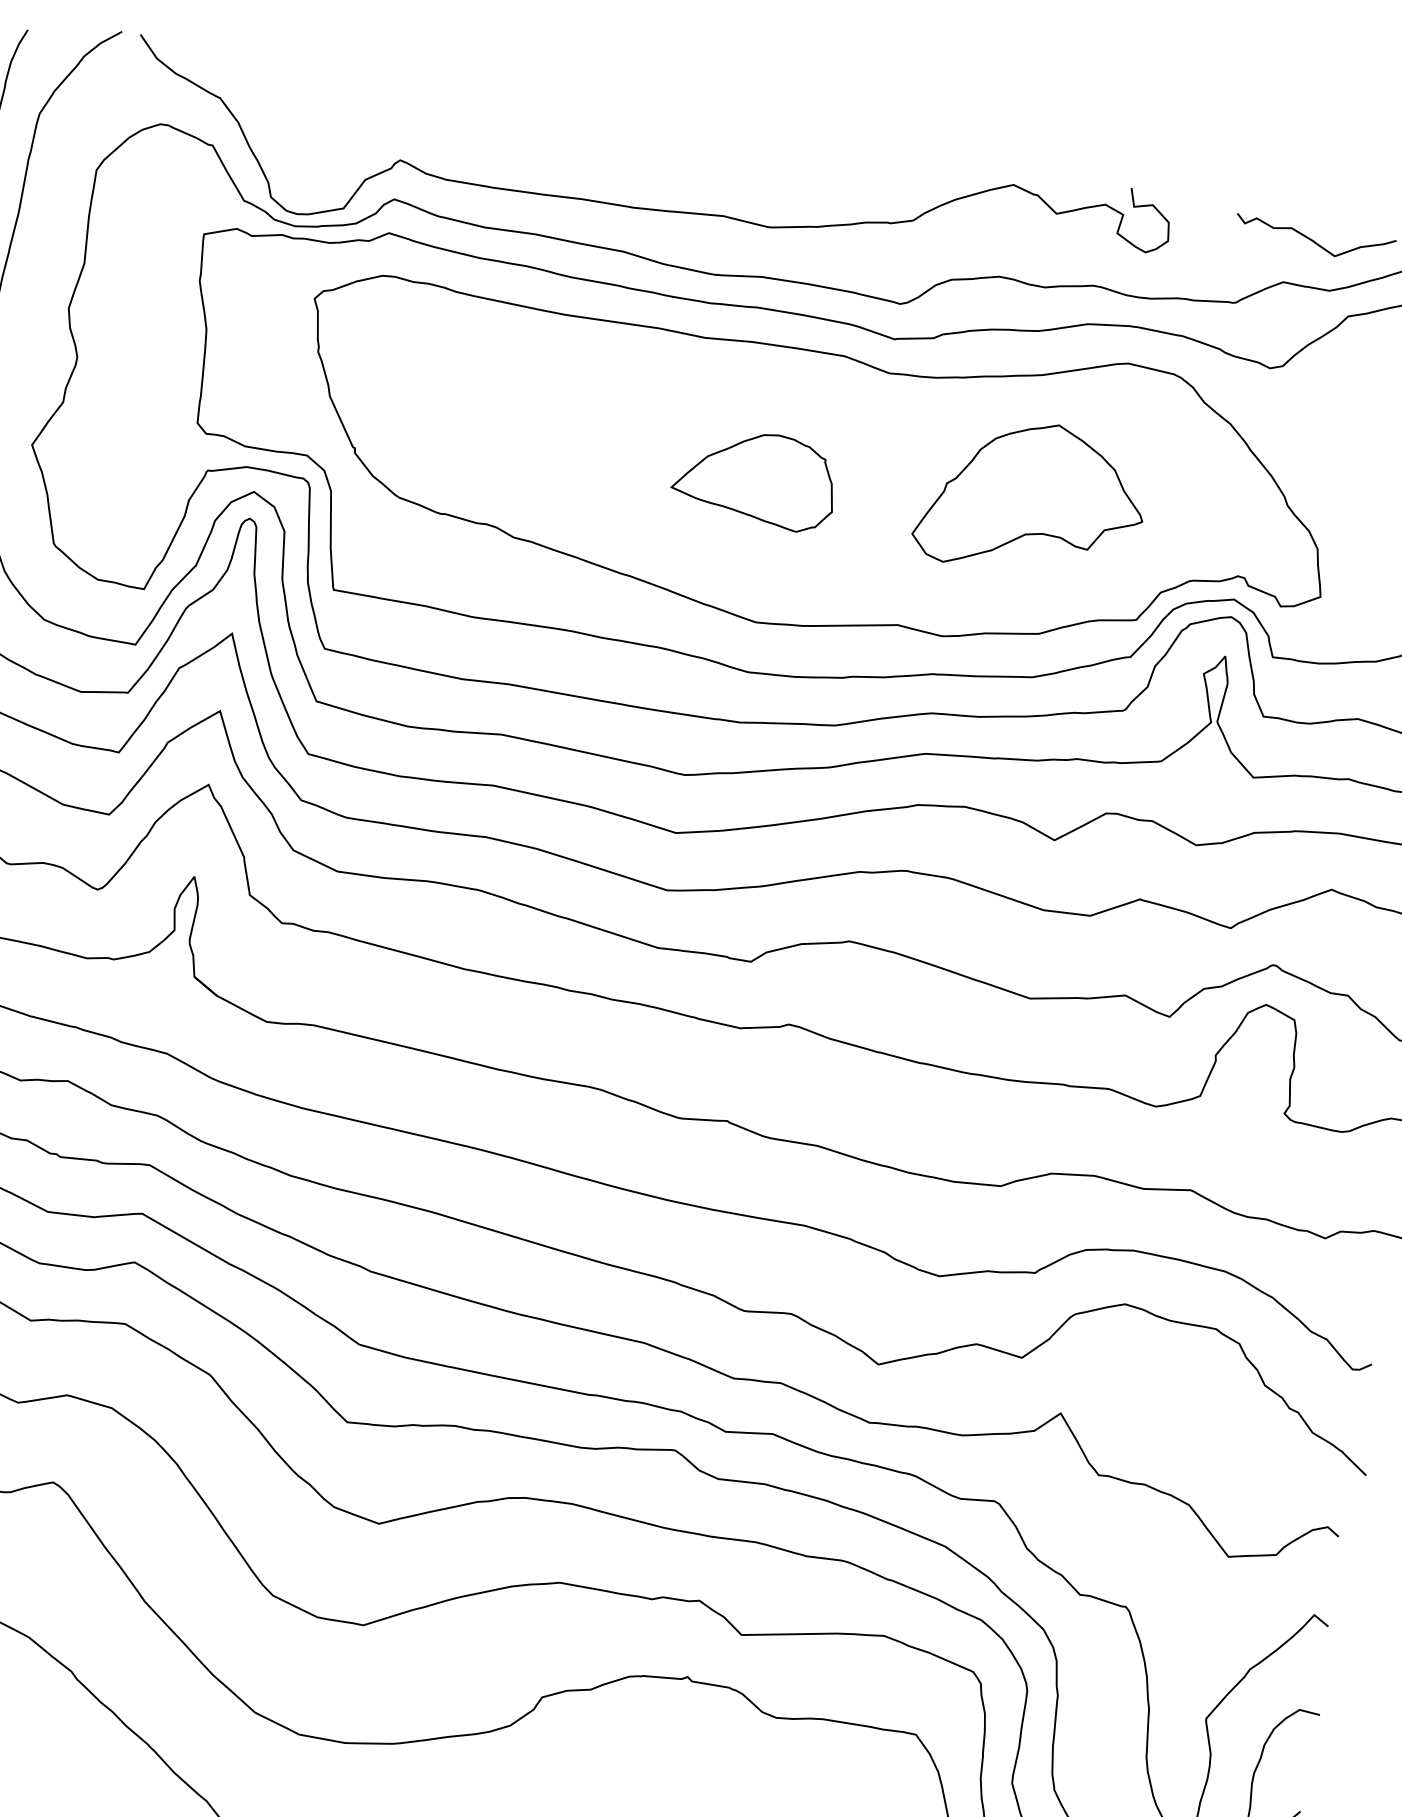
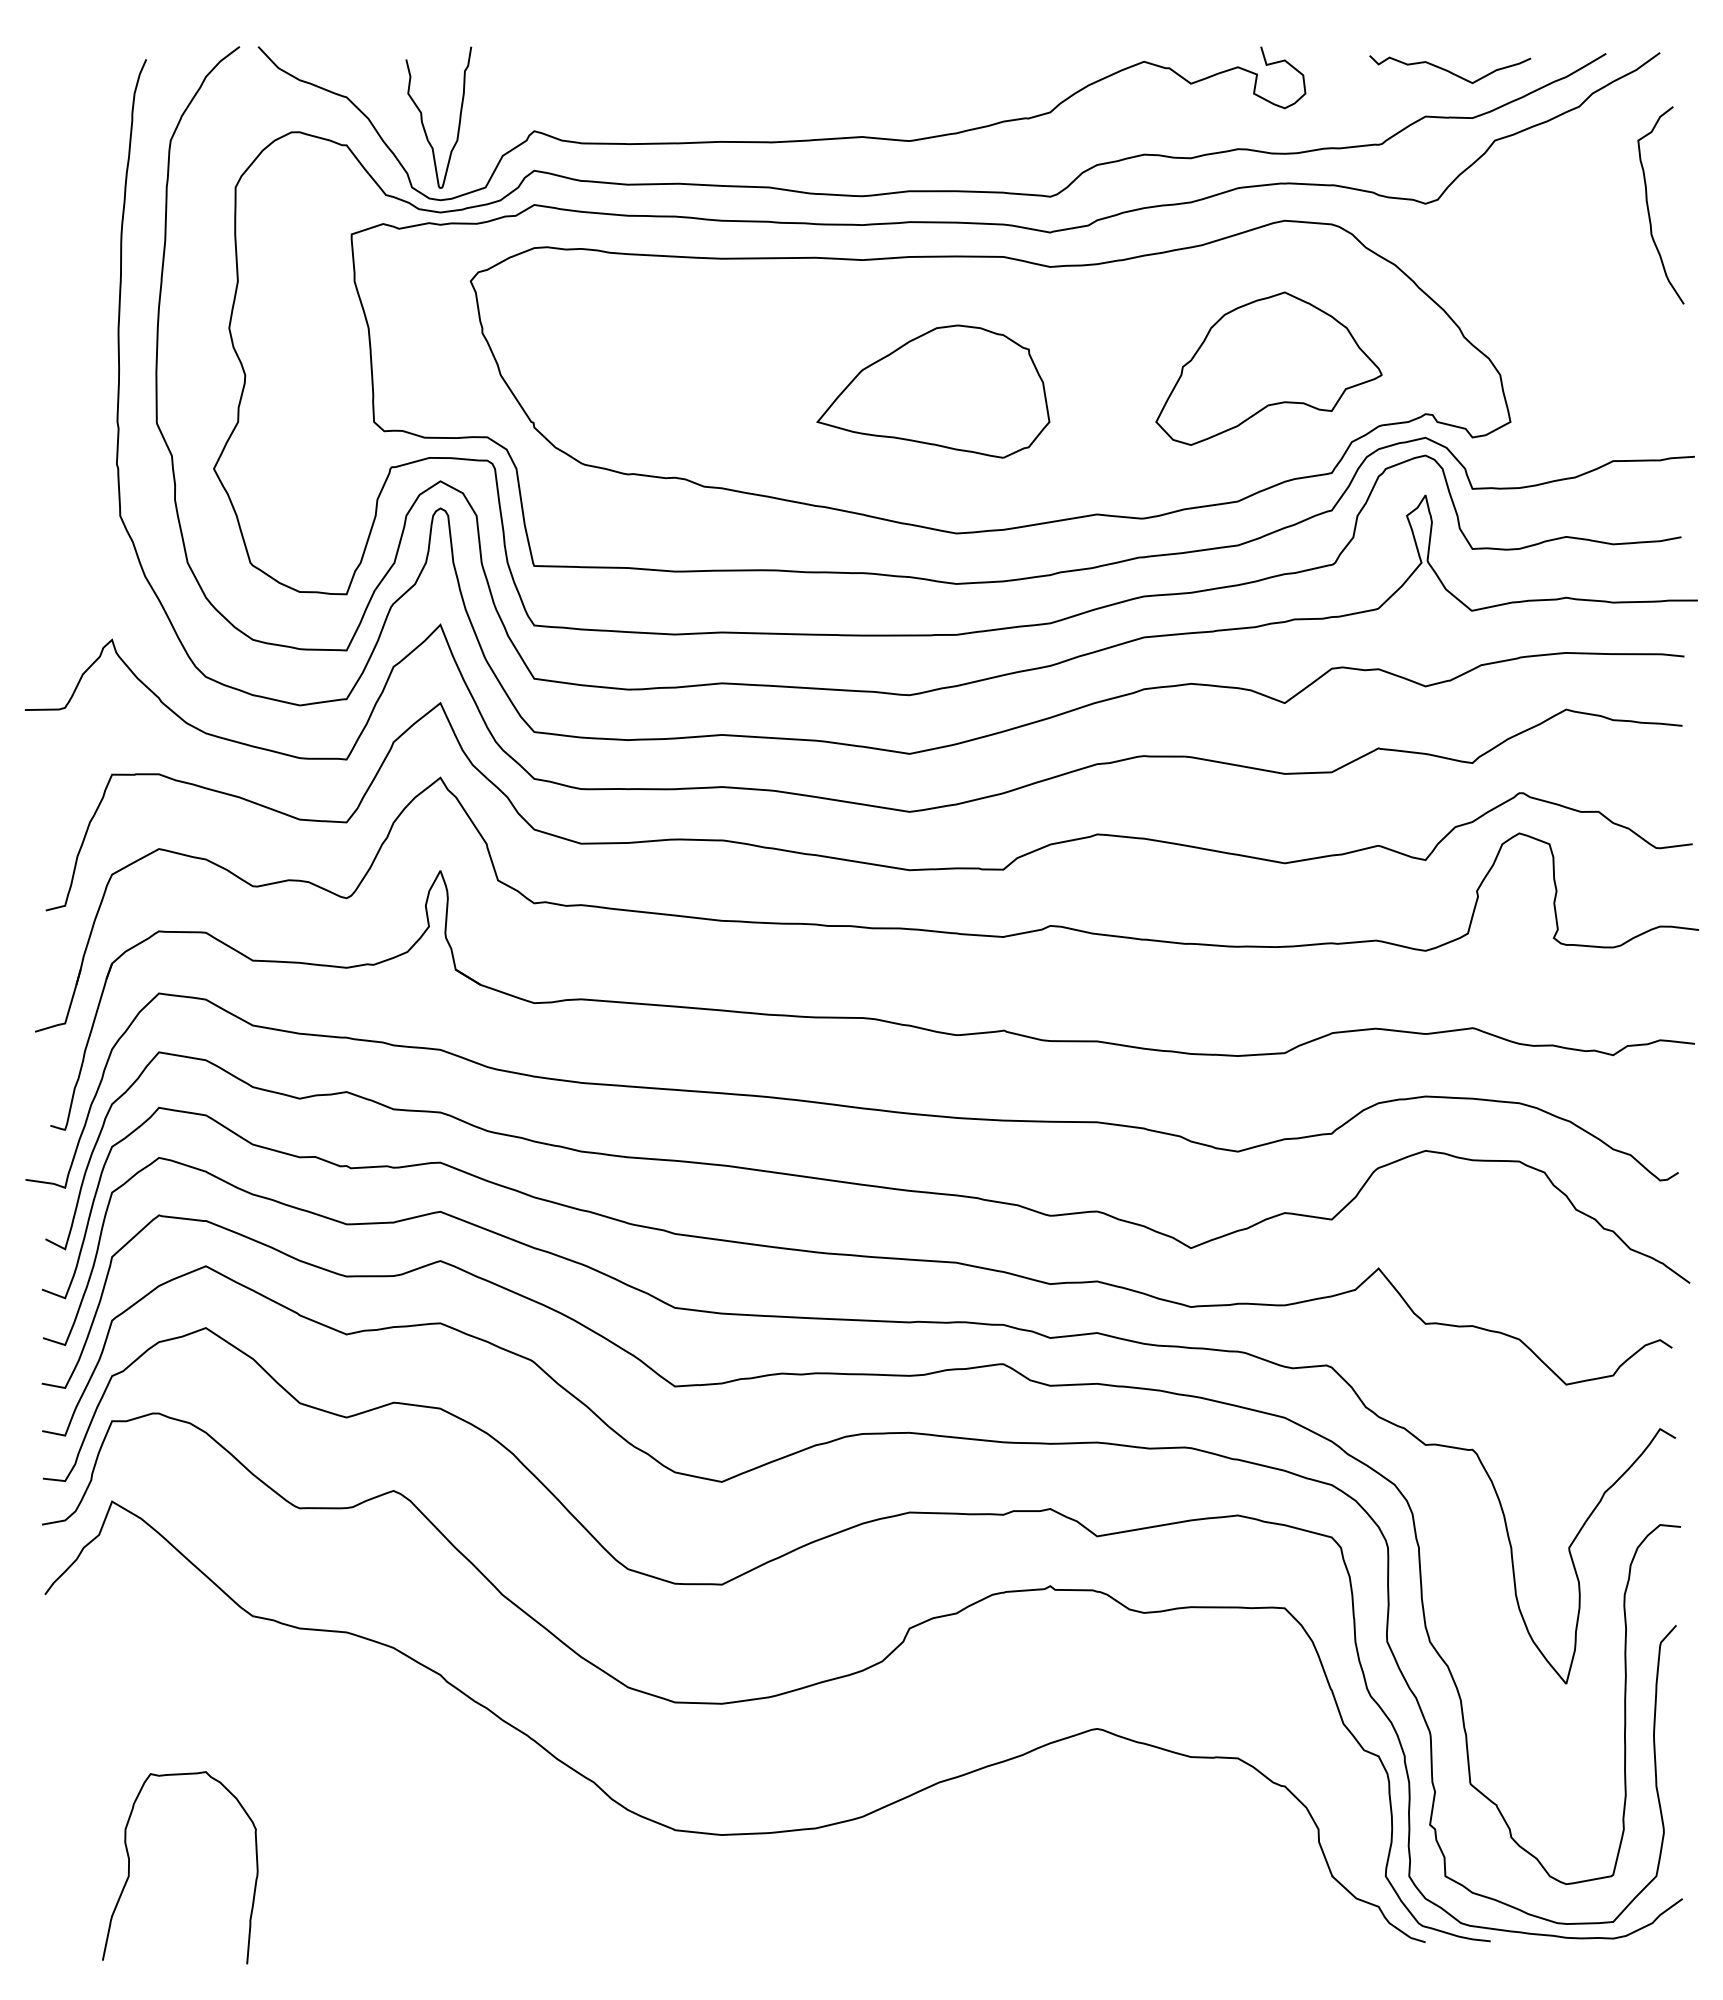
curve: (291, 129) -> (422, 117), added
part: (755, 478) -> (933, 391), size x1.43
part: (1031, 498) -> (1268, 368), moved

